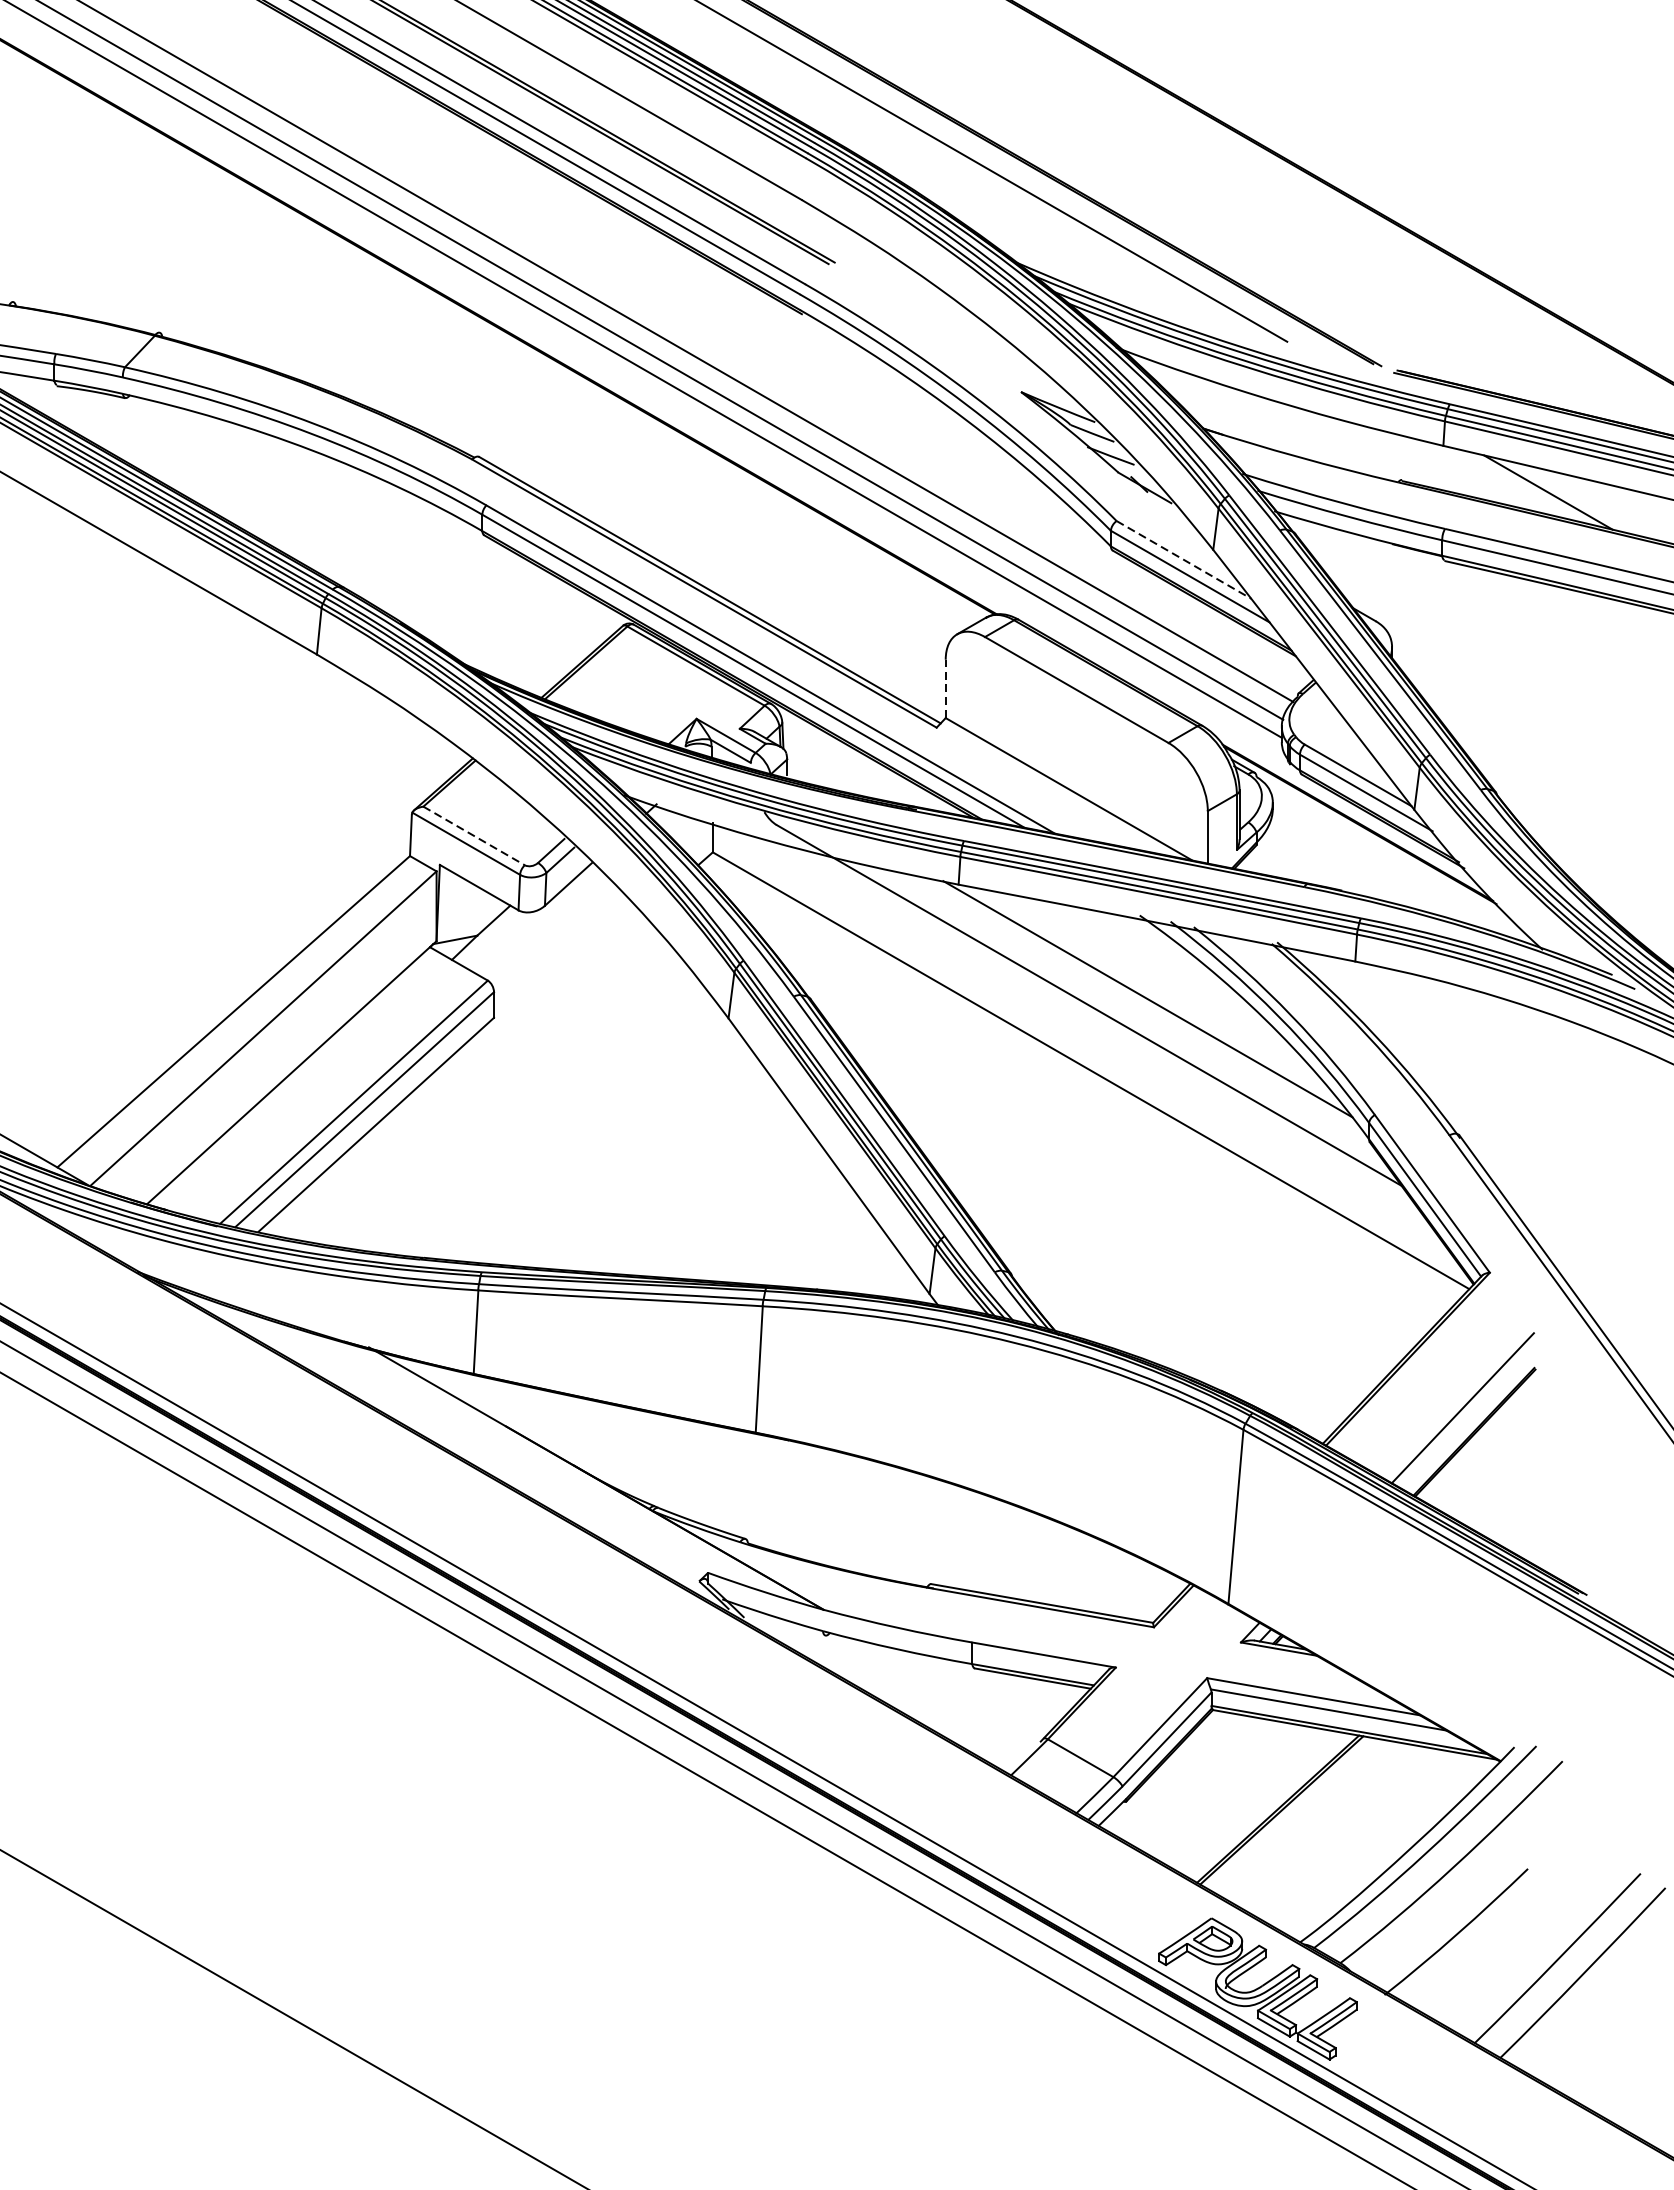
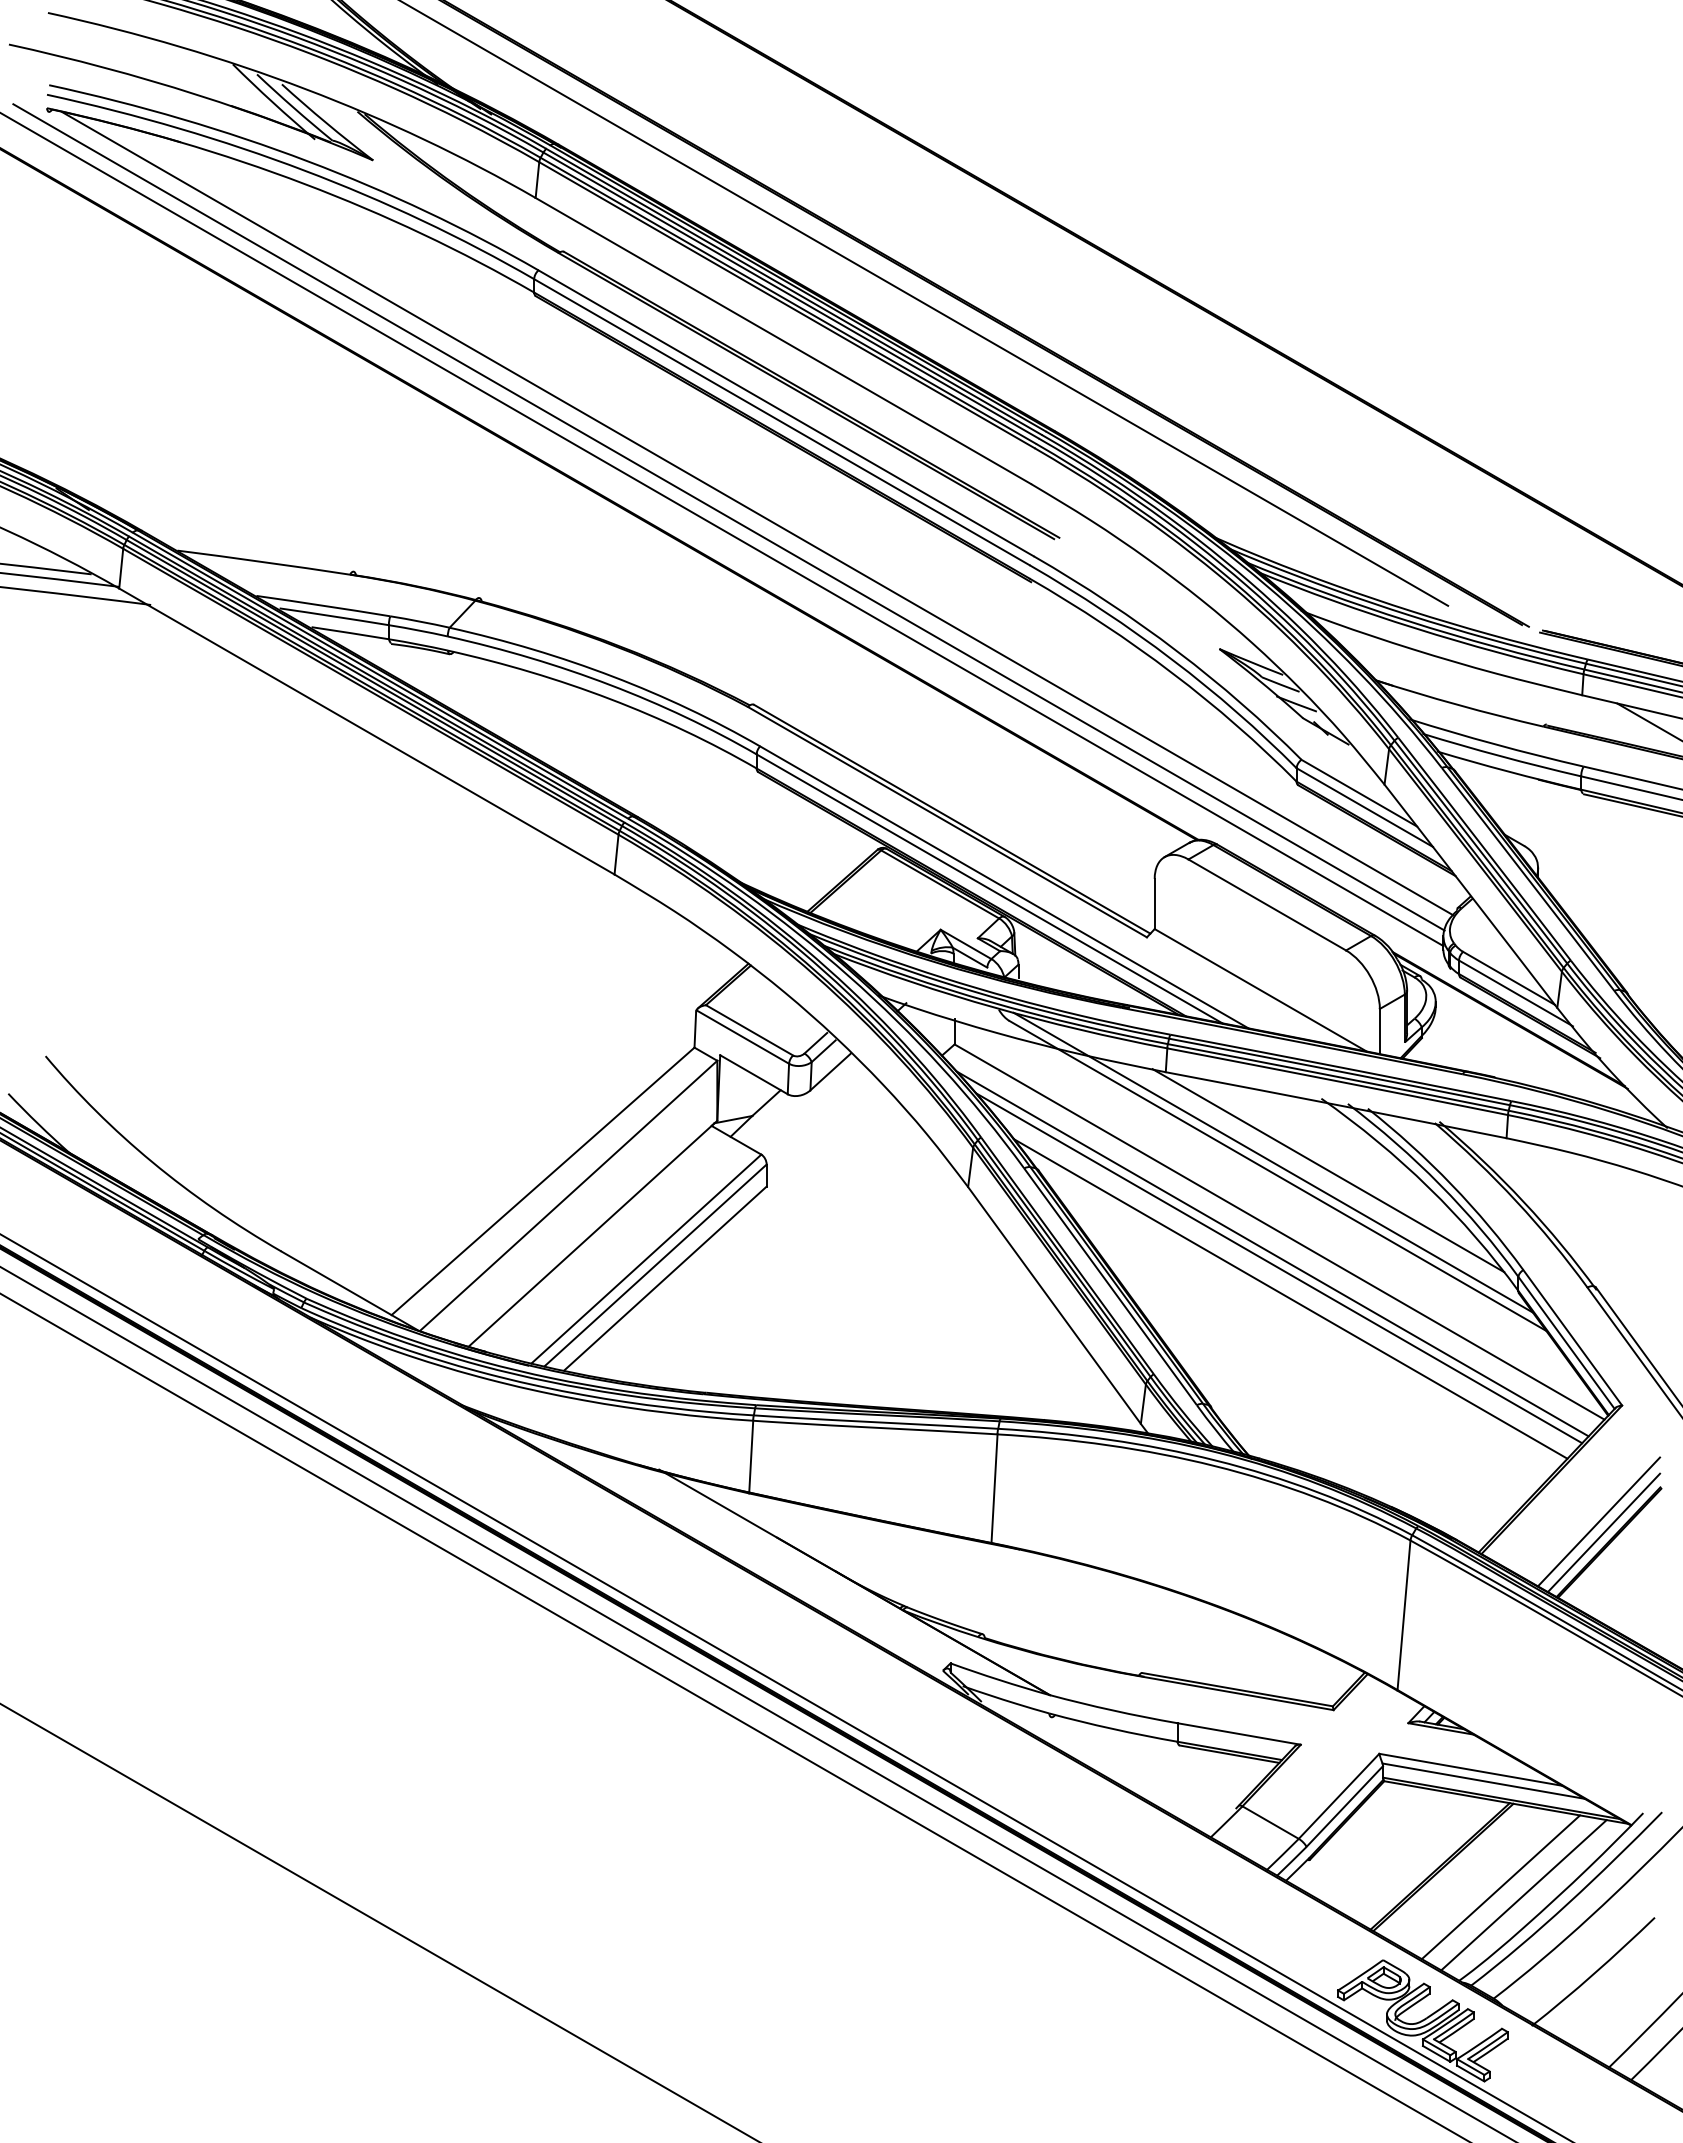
line: (1184, 560) -> (1359, 793), dashed -> solid
line: (945, 688) -> (1154, 903), dashed -> solid
line: (475, 836) -> (750, 1030), dashed -> solid
line: (1082, 989) -> (1272, 1162), added
line: (1082, 1095) -> (1272, 1253), added
line: (1090, 1113) -> (1279, 1268), added
line: (1103, 1148) -> (1290, 1298), added
line: (1468, 1420) -> (1603, 1532), added
line: (1348, 1833) -> (1500, 1887), added
line: (1375, 1843) -> (1523, 1895), added

